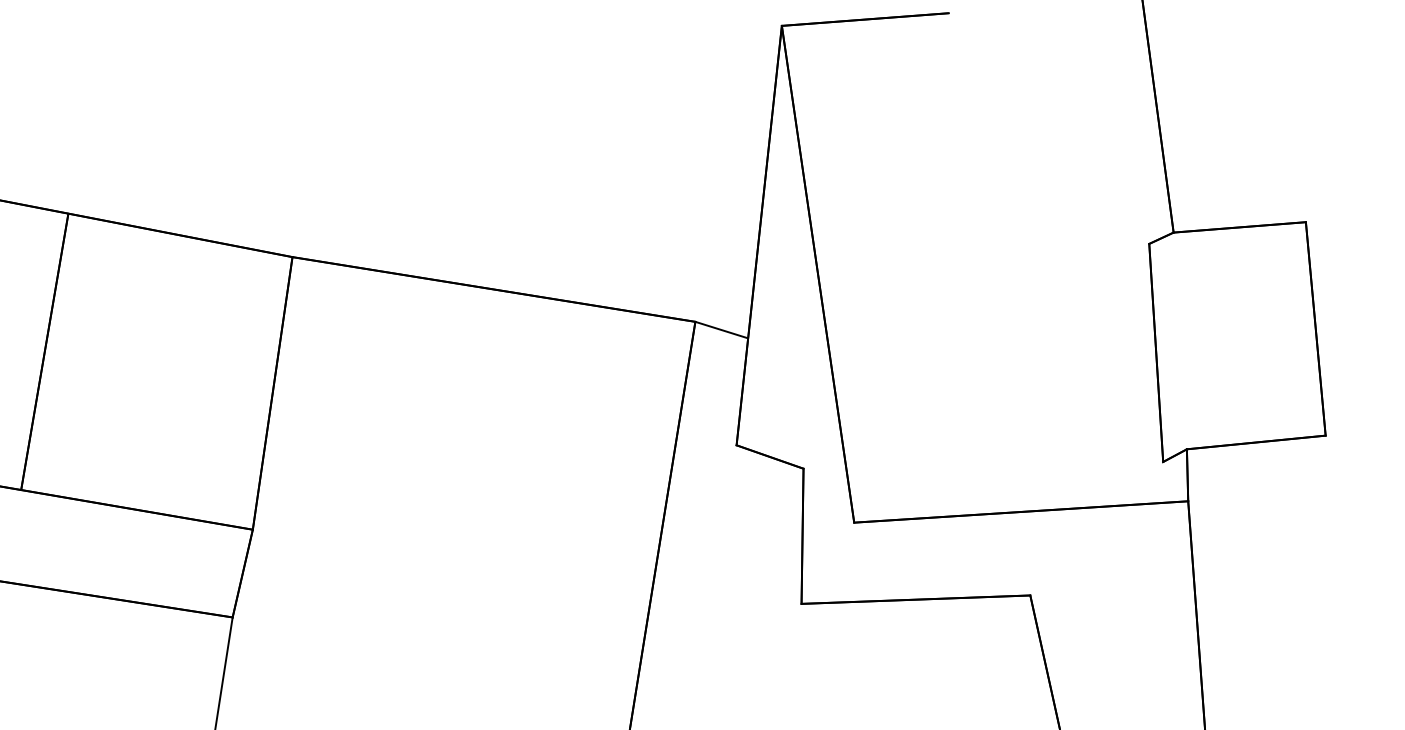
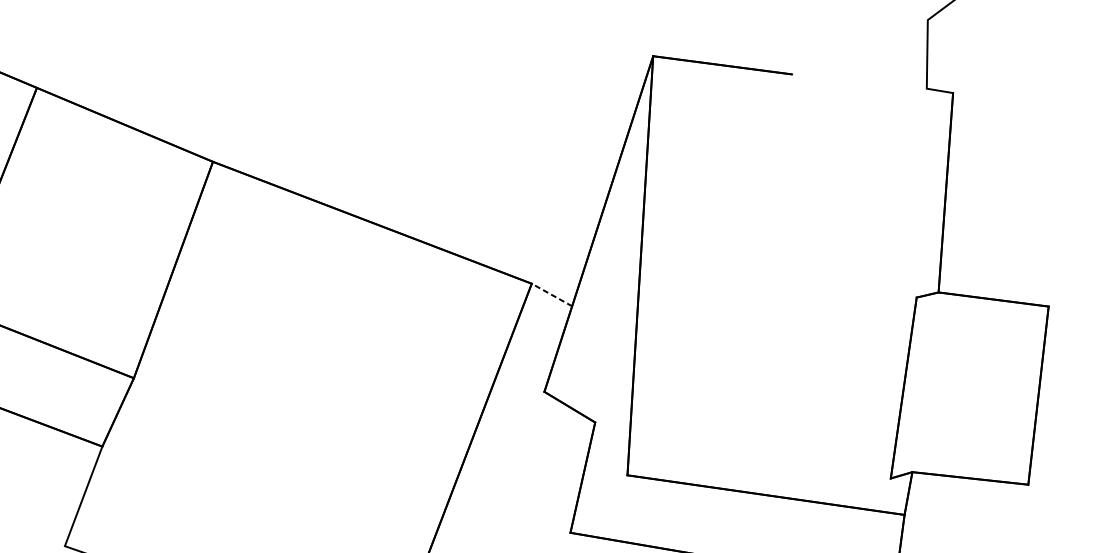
line: (721, 330) -> (551, 295), solid -> dashed

